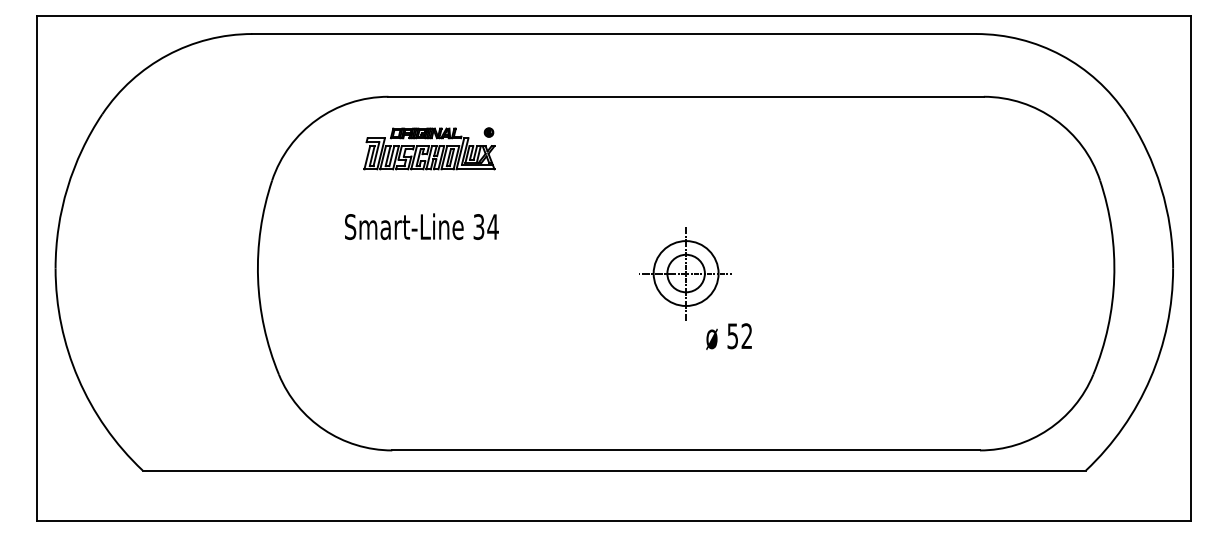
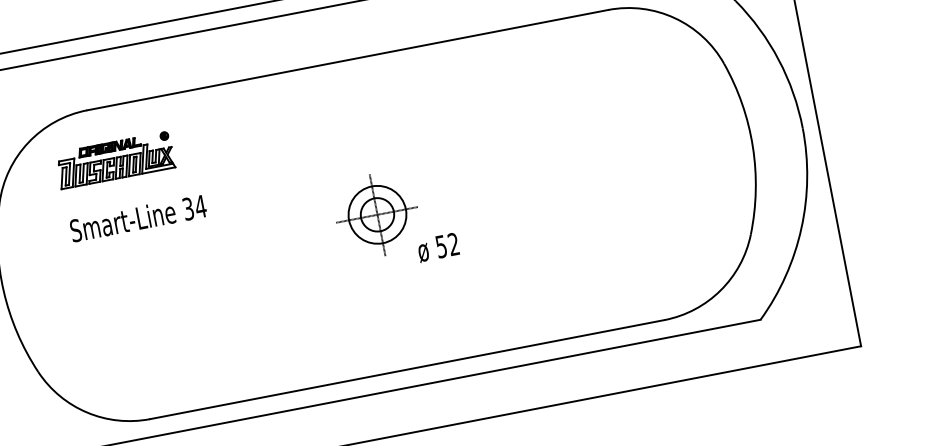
part: (429, 148) -> (115, 160), moved
text: (728, 336) -> (437, 247), moved

